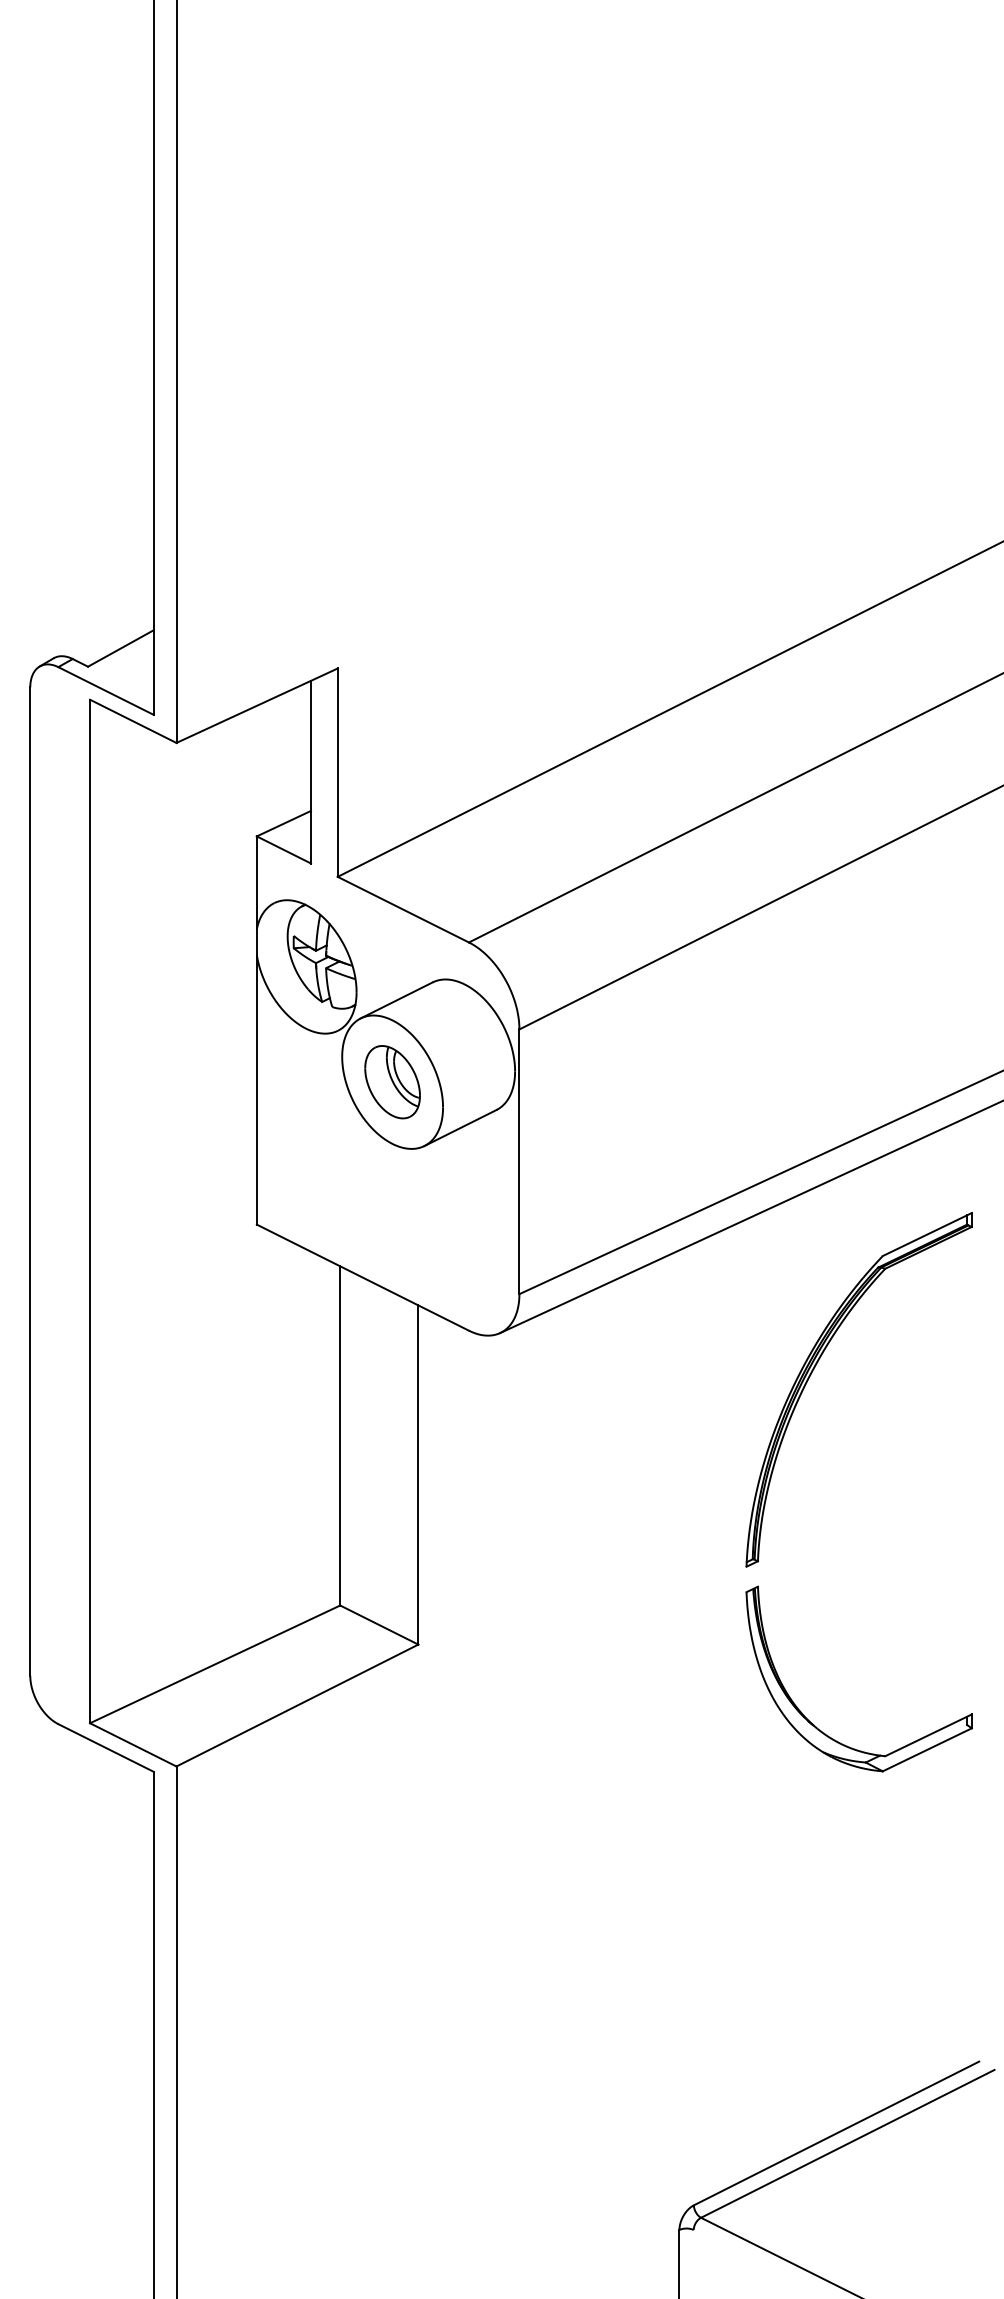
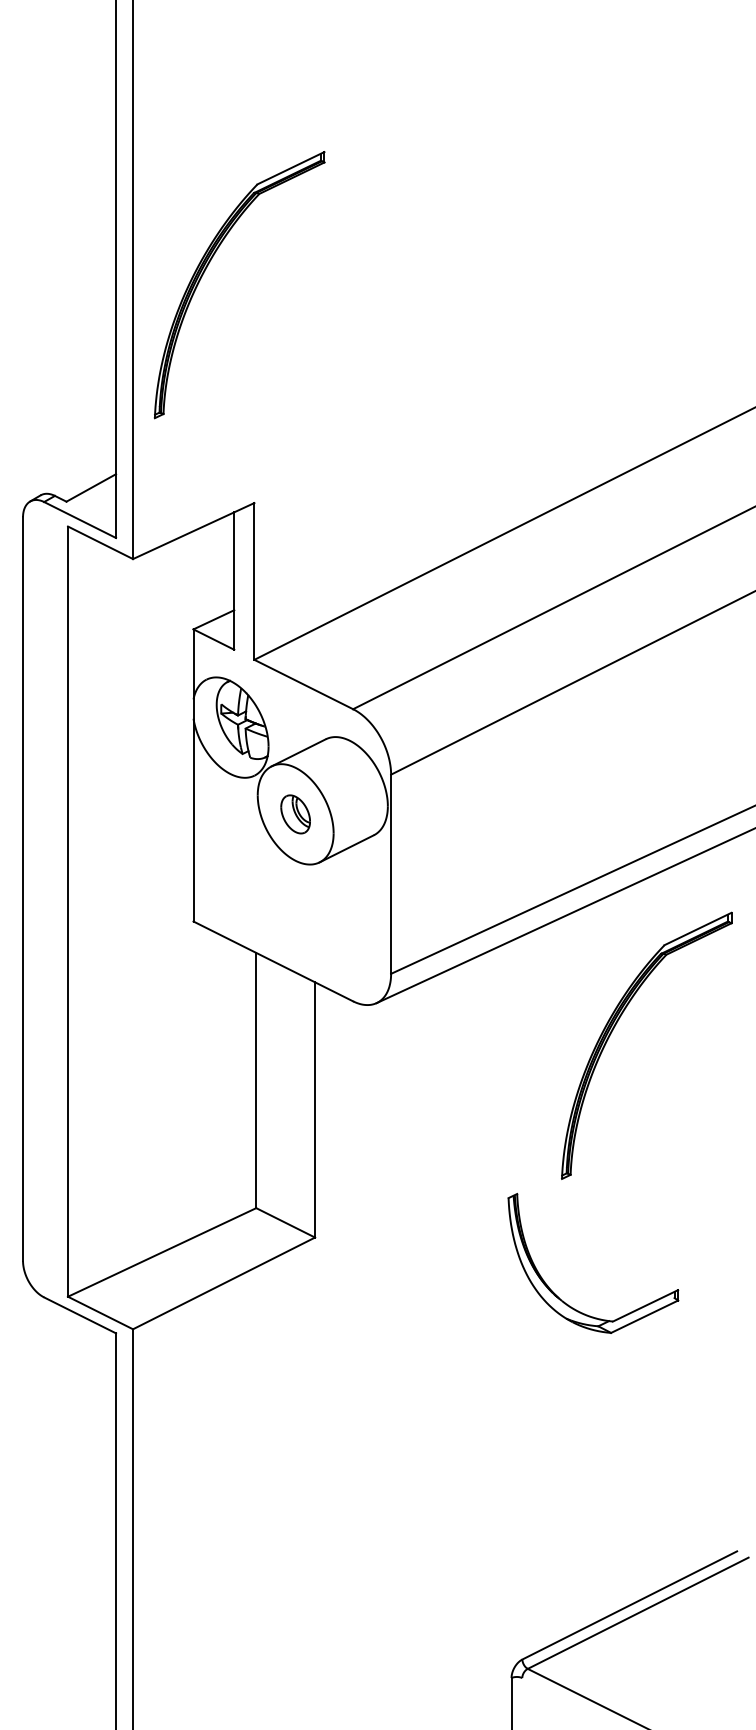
part: (277, 351) -> (209, 264), added
part: (392, 1082) -> (295, 814), size x0.7
part: (814, 1724) -> (559, 1297), moved

